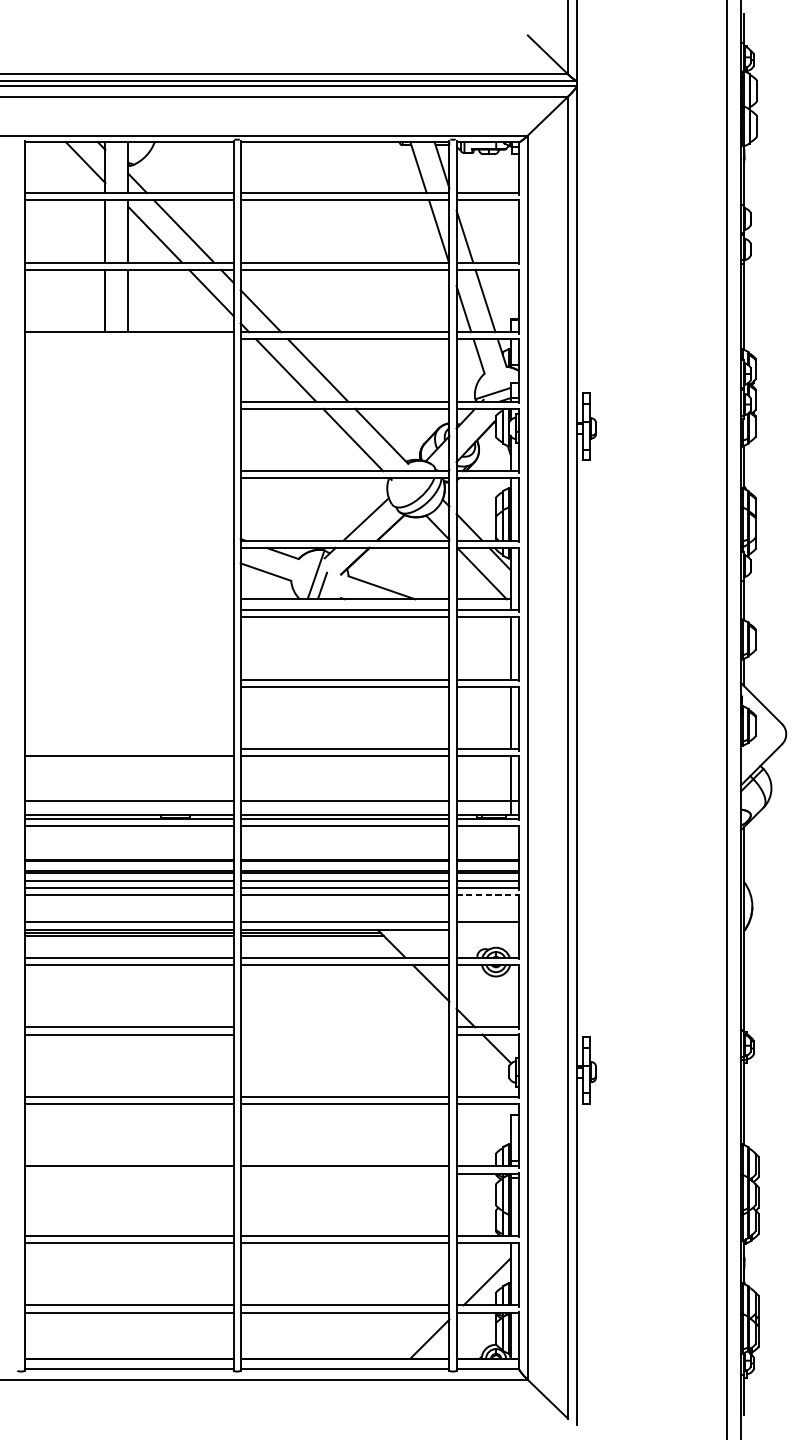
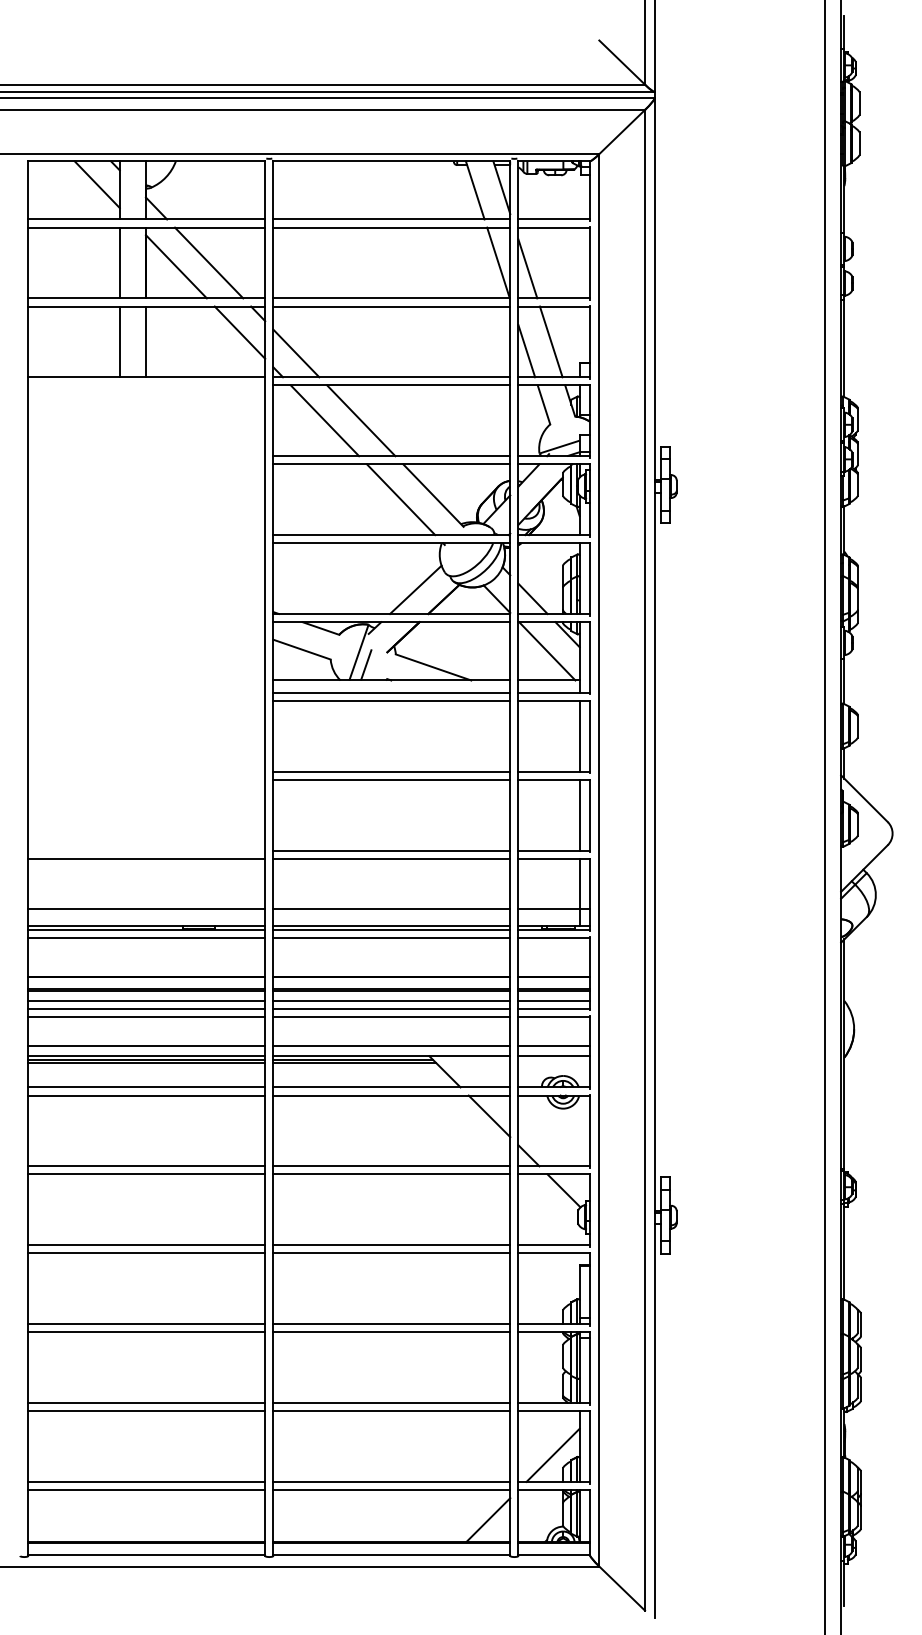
line: (487, 895) -> (553, 1016), dashed -> solid
line: (487, 930) -> (553, 1056), added
line: (344, 1027) -> (391, 1166), added
line: (344, 1034) -> (391, 1174), added
line: (128, 1173) -> (146, 1332), added
line: (344, 1173) -> (391, 1332), added

